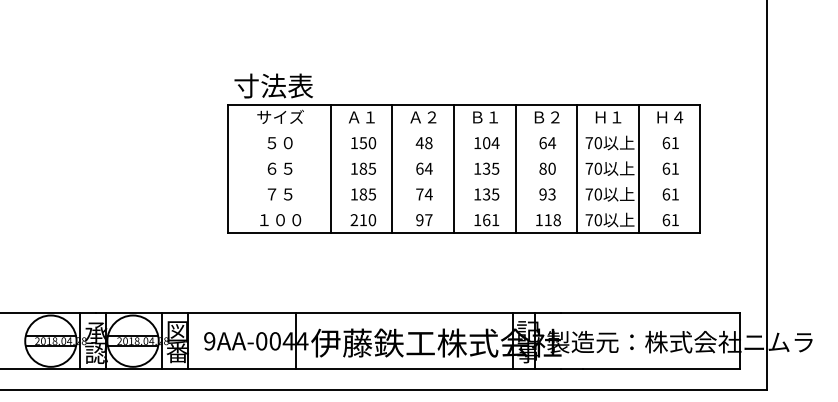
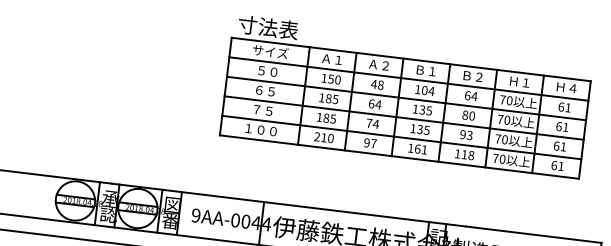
line: (463, 130) -> (408, 78), added
line: (463, 156) -> (406, 98), added
line: (463, 182) -> (403, 118), added
line: (463, 207) -> (401, 137), added

